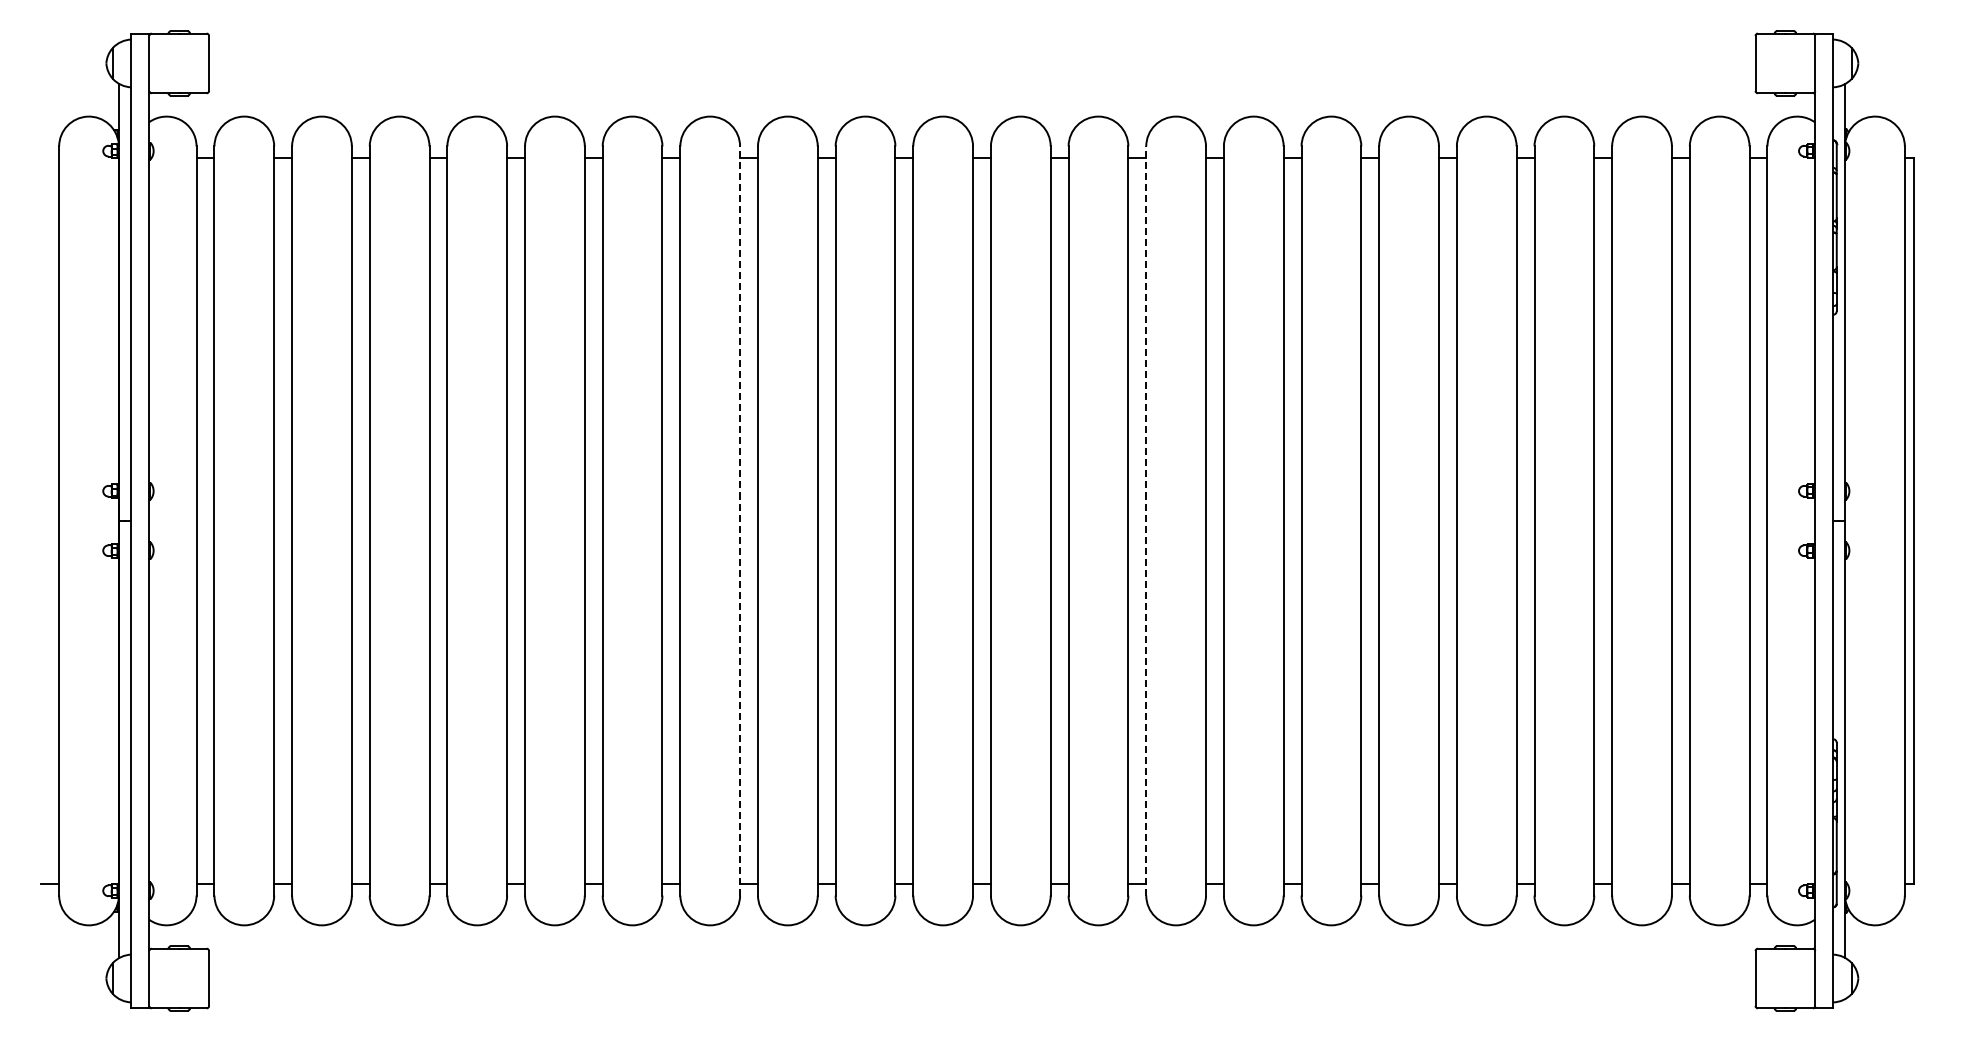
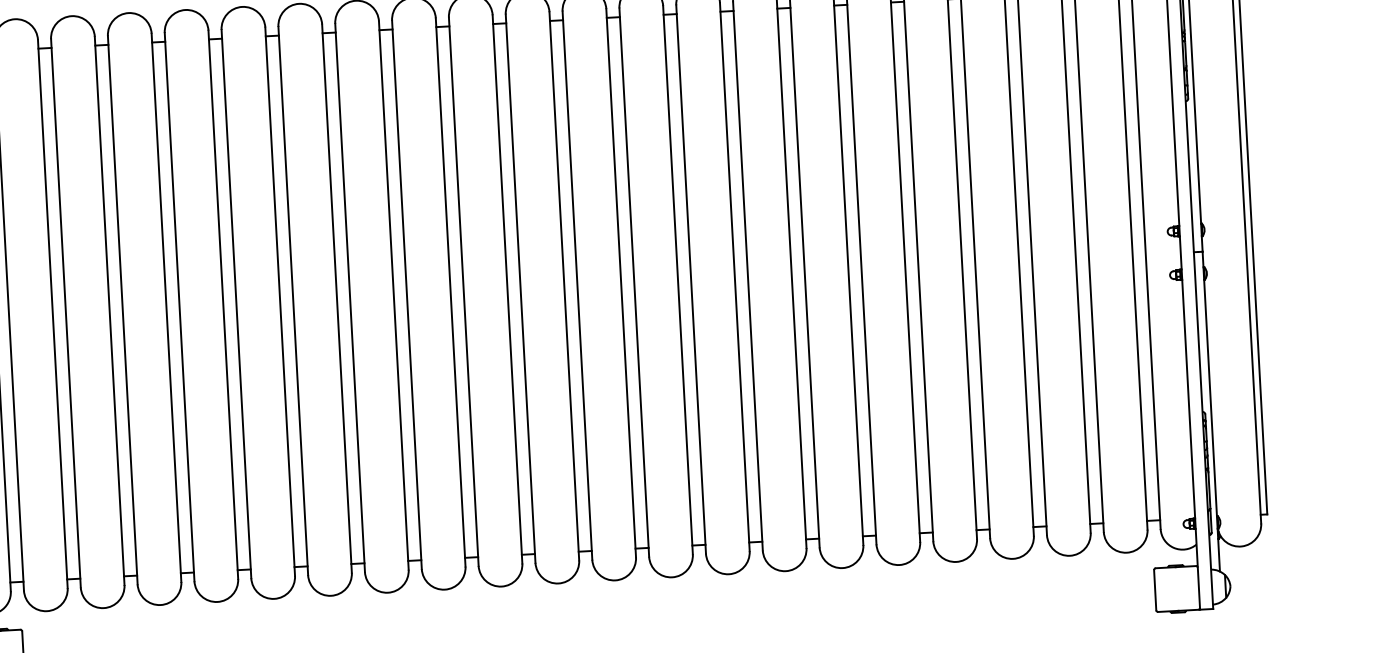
line: (740, 520) -> (394, 295), dashed -> solid
line: (1146, 520) -> (691, 279), dashed -> solid

